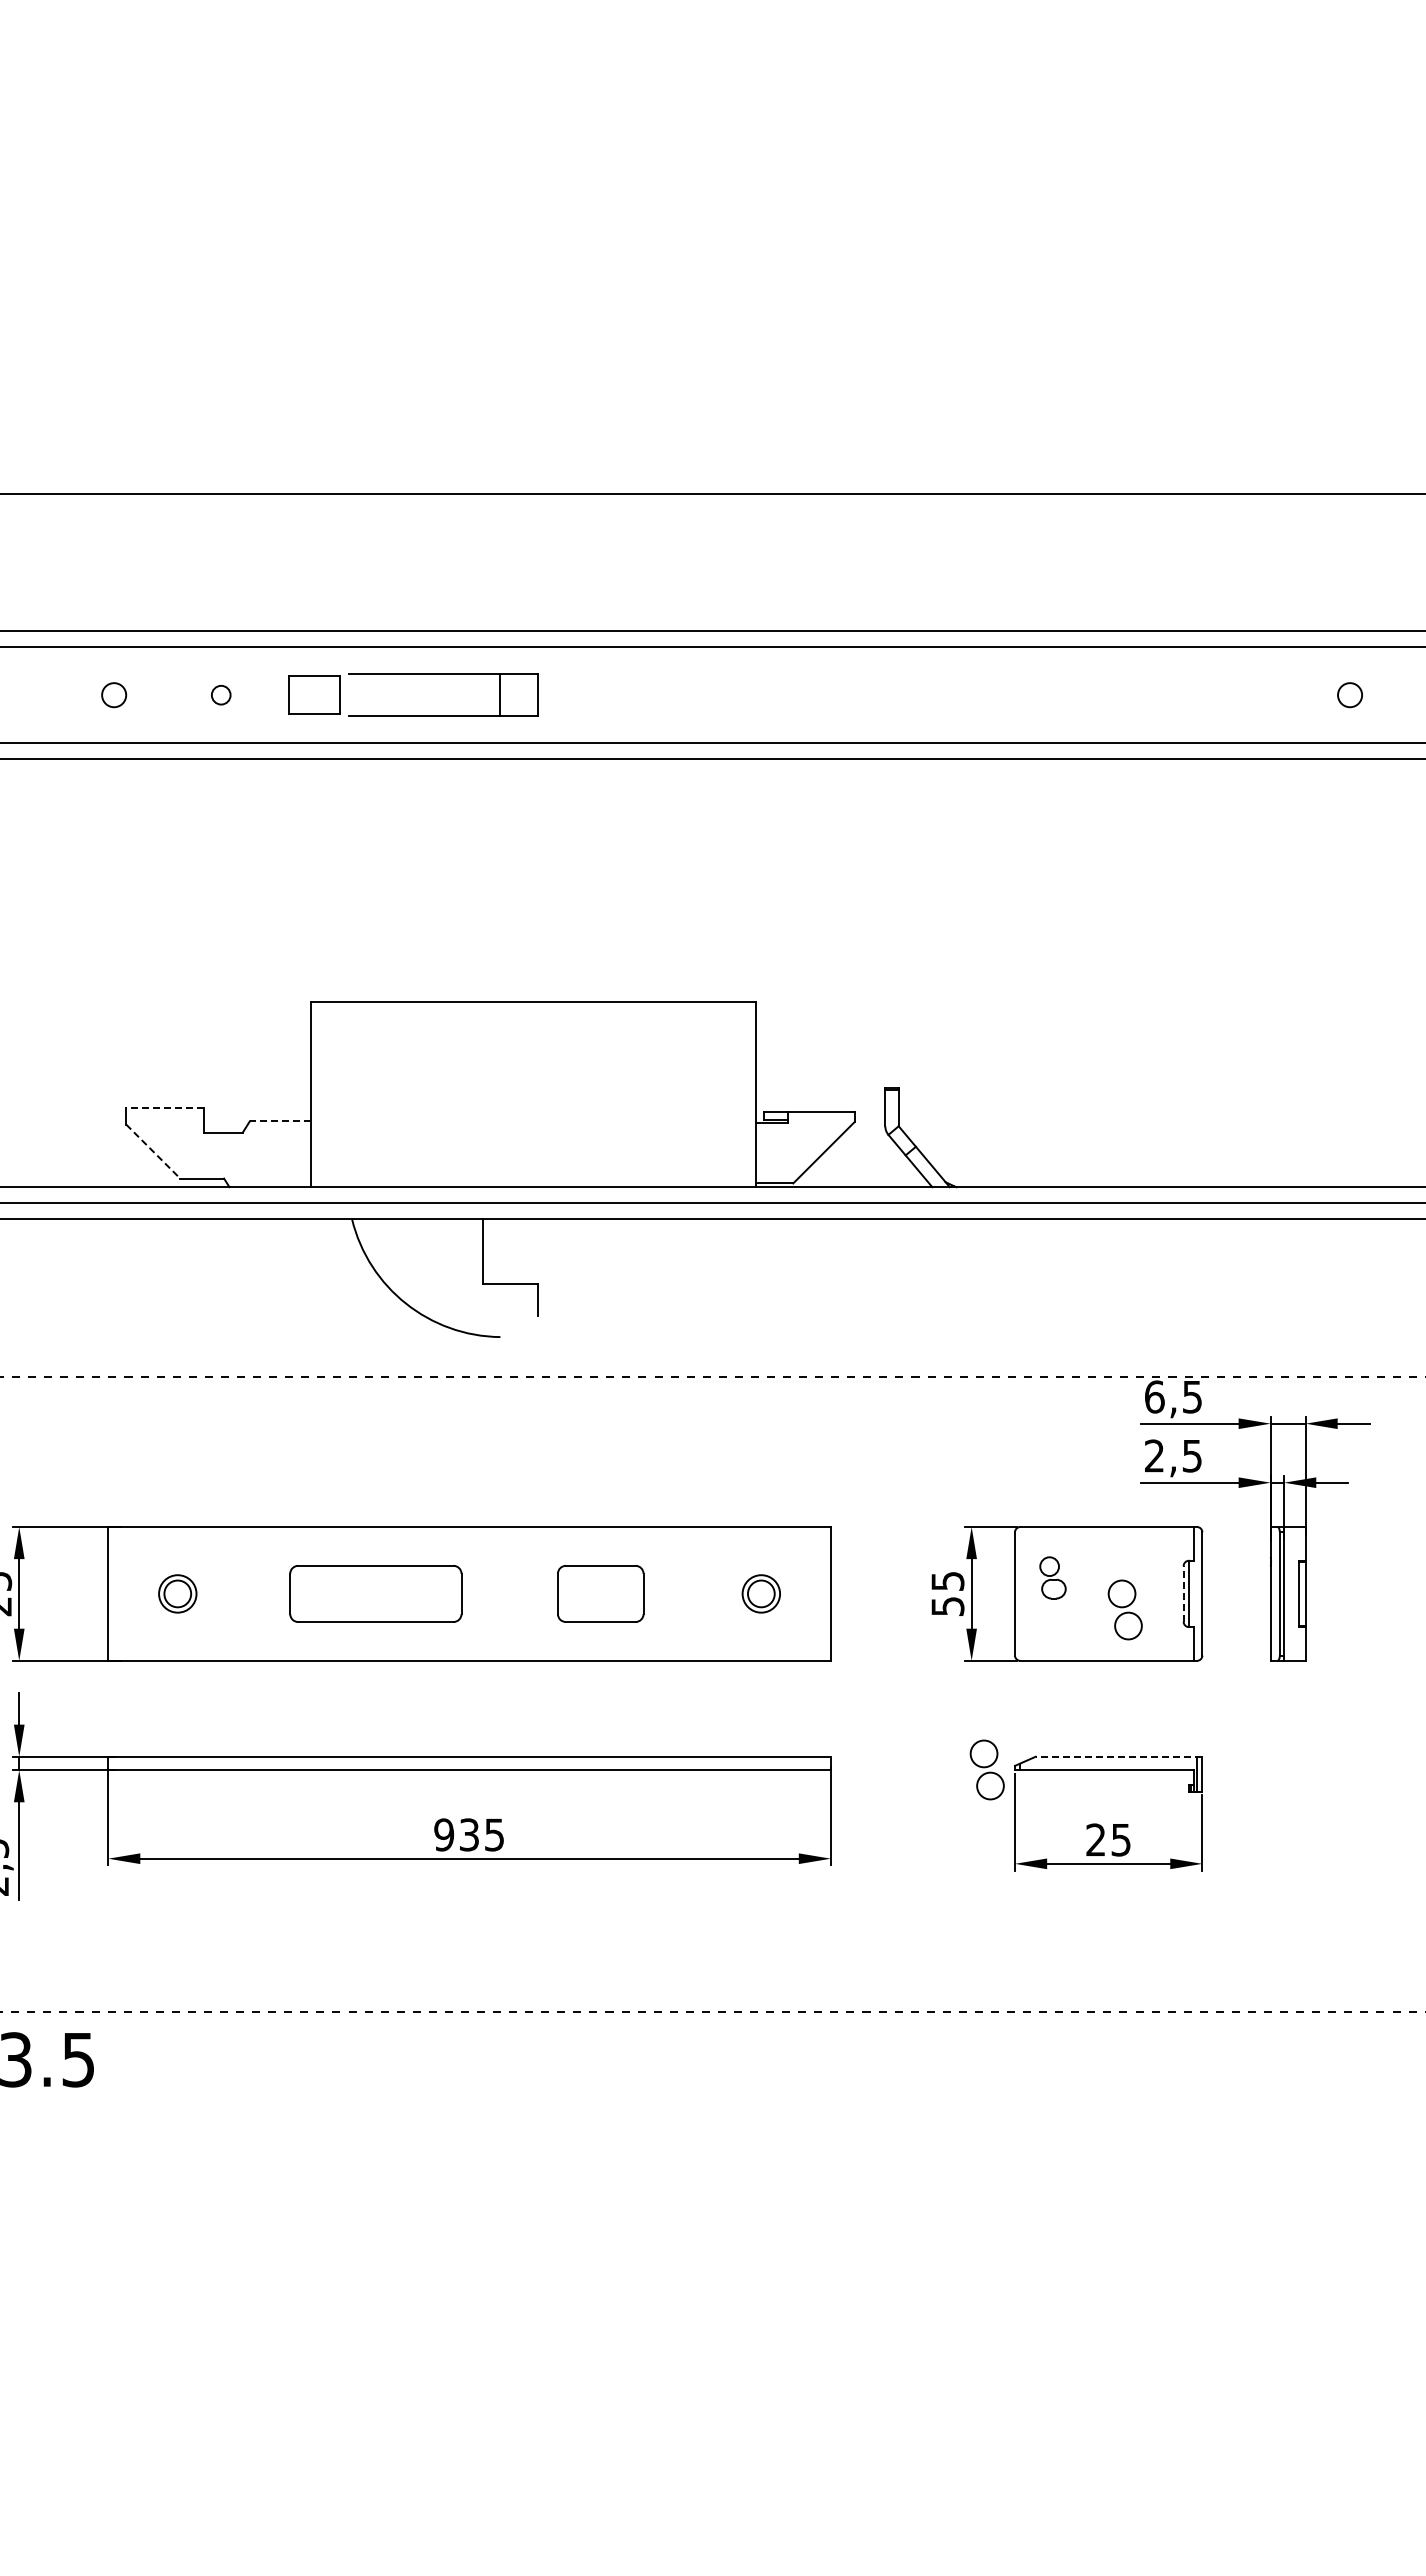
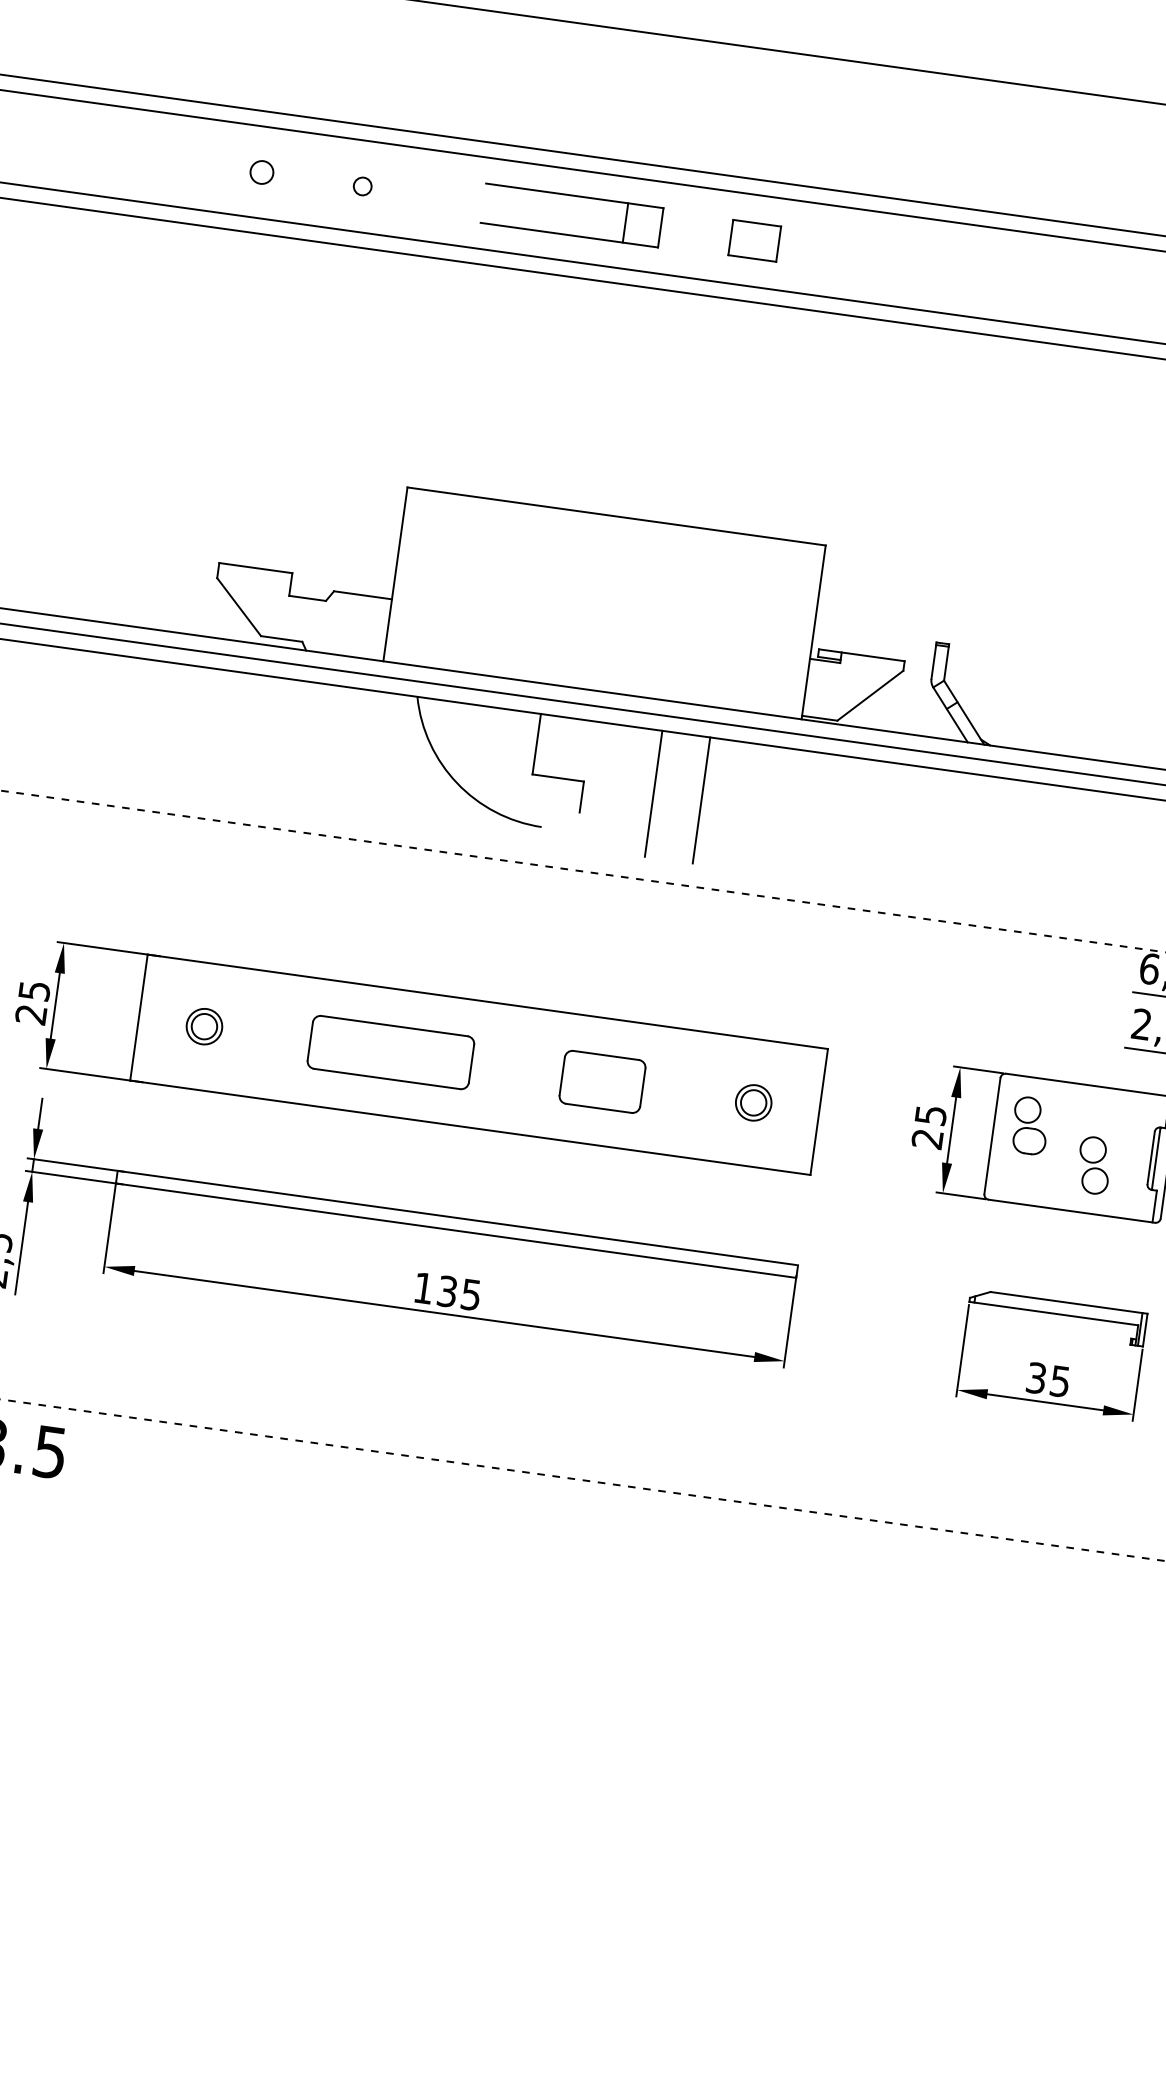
part: (314, 694) -> (754, 240), moved
line: (165, 1108) -> (256, 568), dashed -> solid
line: (280, 1121) -> (362, 595), dashed -> solid
line: (153, 1151) -> (239, 607), dashed -> solid
line: (612, 1286) -> (653, 794), added
line: (663, 1286) -> (701, 800), added
part: (1052, 1577) -> (1029, 1125), size x1.43
line: (1183, 1593) -> (1151, 1157), dashed -> solid
text: (947, 1606) -> (927, 1139), 55 -> 25
line: (1118, 1756) -> (1068, 1302), dashed -> solid
part: (986, 1769) -> (942, 1297), removed
text: (444, 1834) -> (424, 1287), 935 -> 135
text: (1095, 1839) -> (1036, 1377), 25 -> 35

